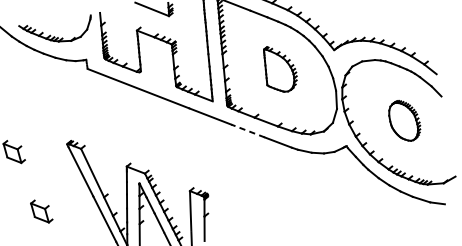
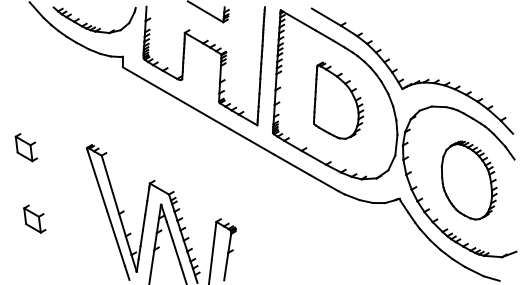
part: (280, 68) -> (338, 100), size x1.43
part: (404, 120) -> (468, 180), size x1.67
line: (247, 130) -> (291, 164), dashed -> solid
part: (41, 211) -> (34, 218), moved

